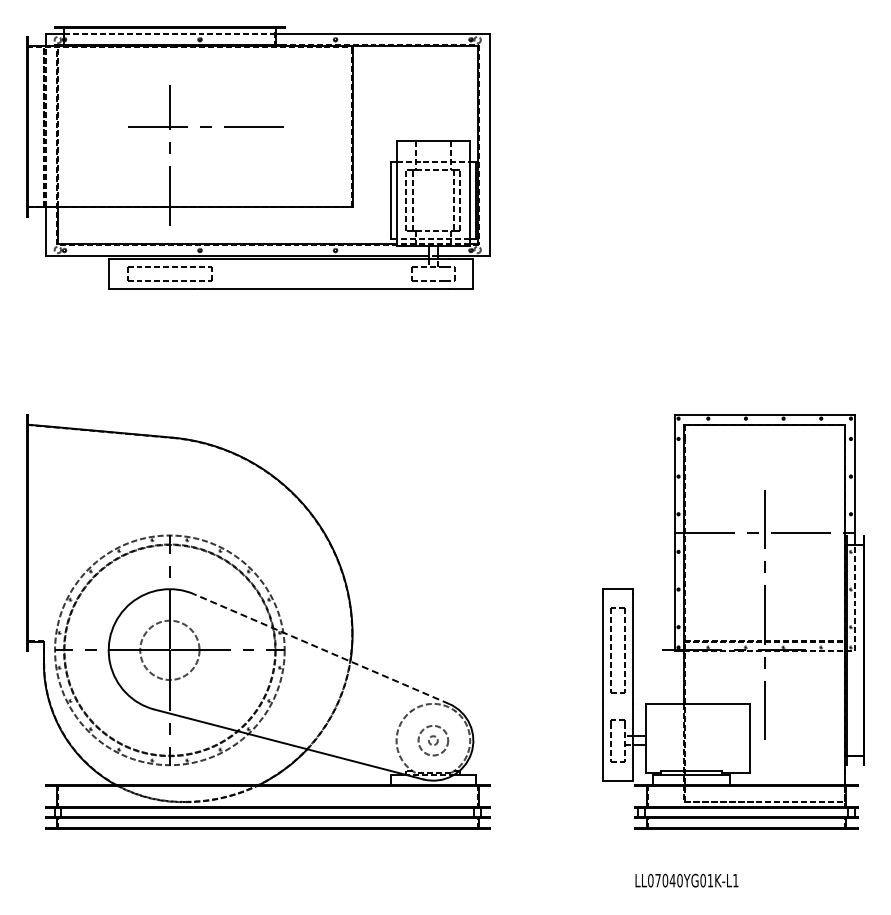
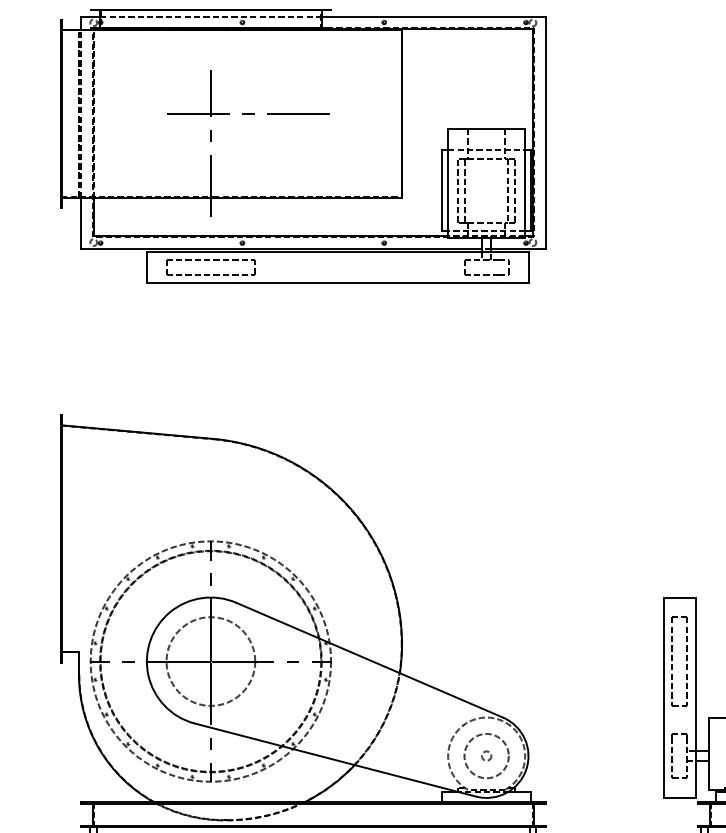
line: (321, 649) -> (369, 660), dashed -> solid
circle: (169, 650) -> (210, 661), size x1.43
circle: (433, 740) -> (486, 755), size x1.43

